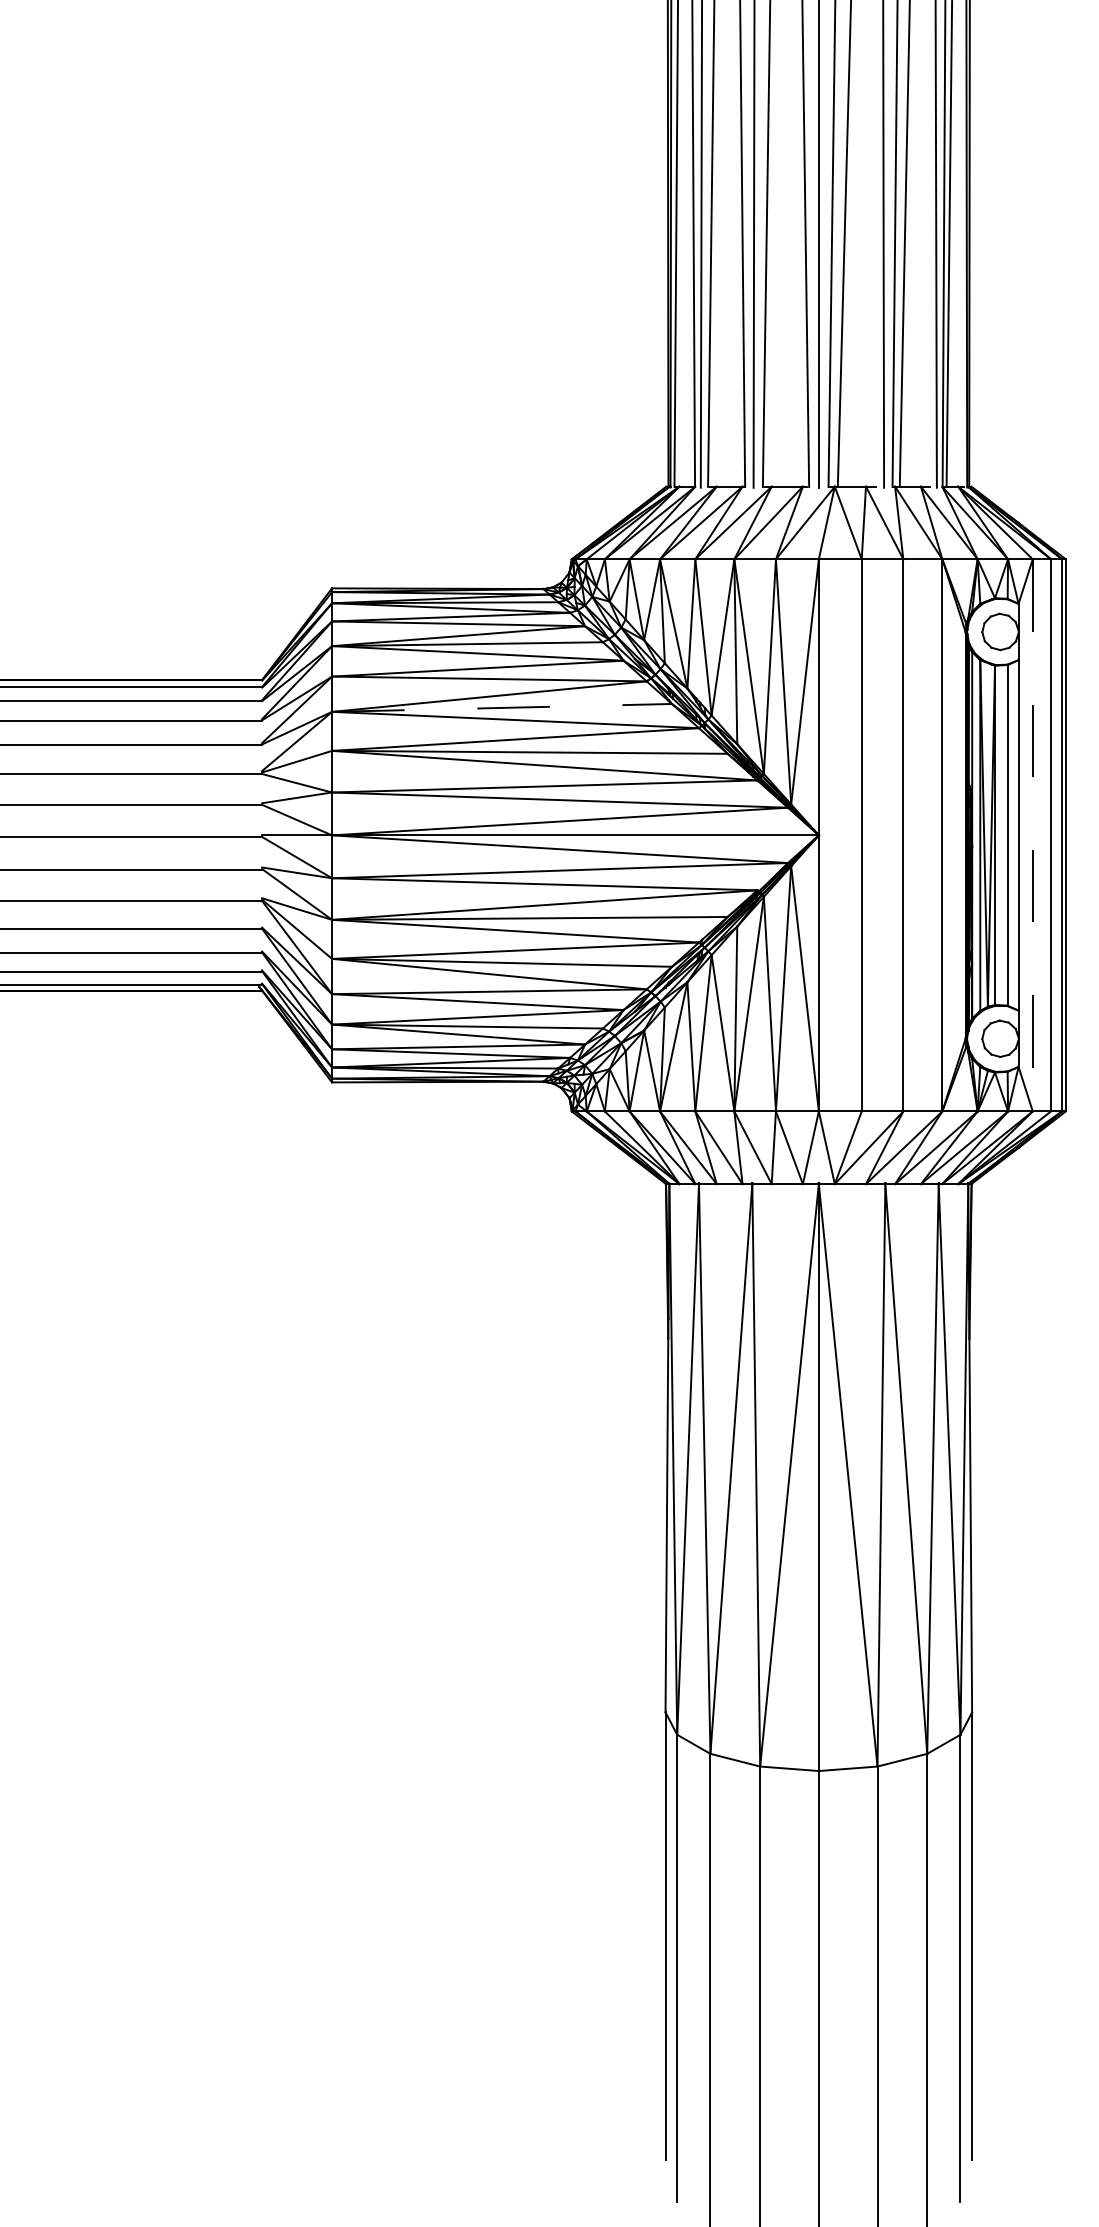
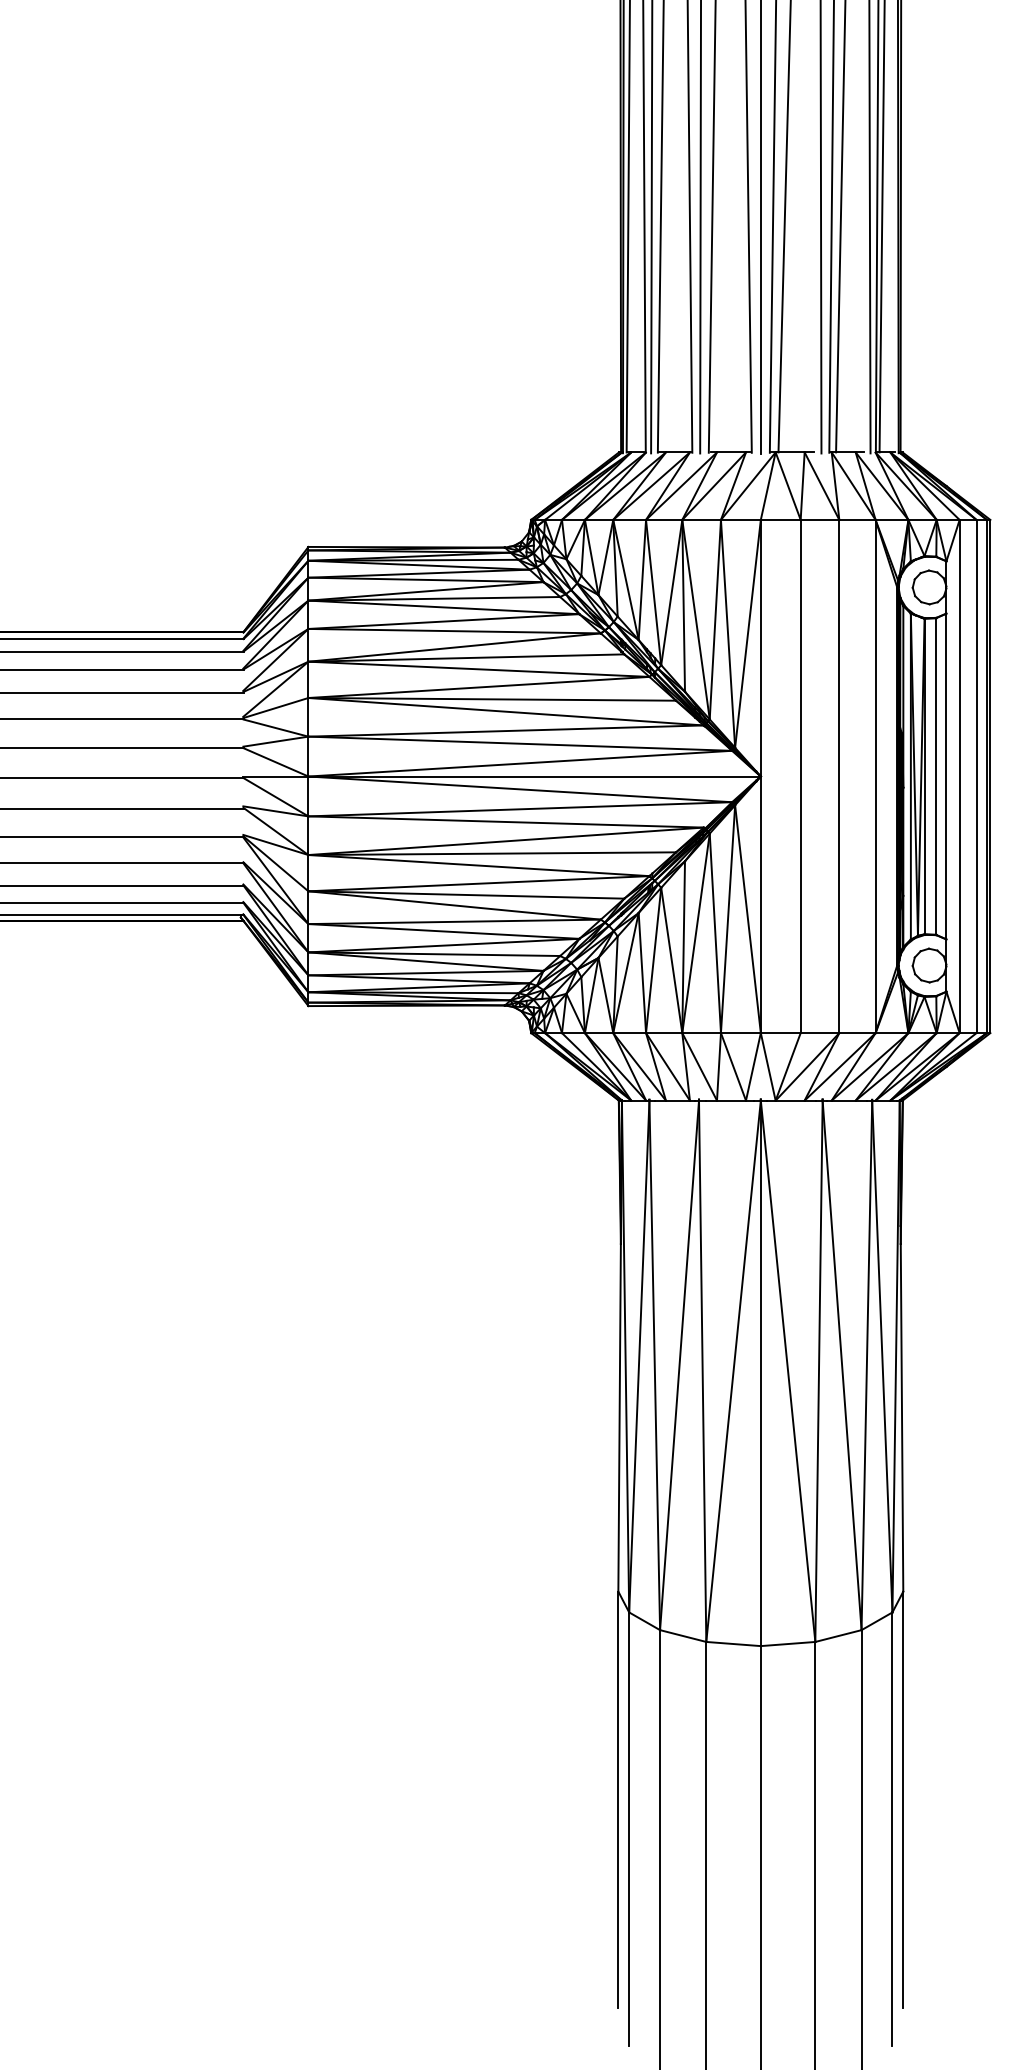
line: (502, 707) -> (466, 657), dashed -> solid
line: (1032, 835) -> (959, 776), dashed -> solid

